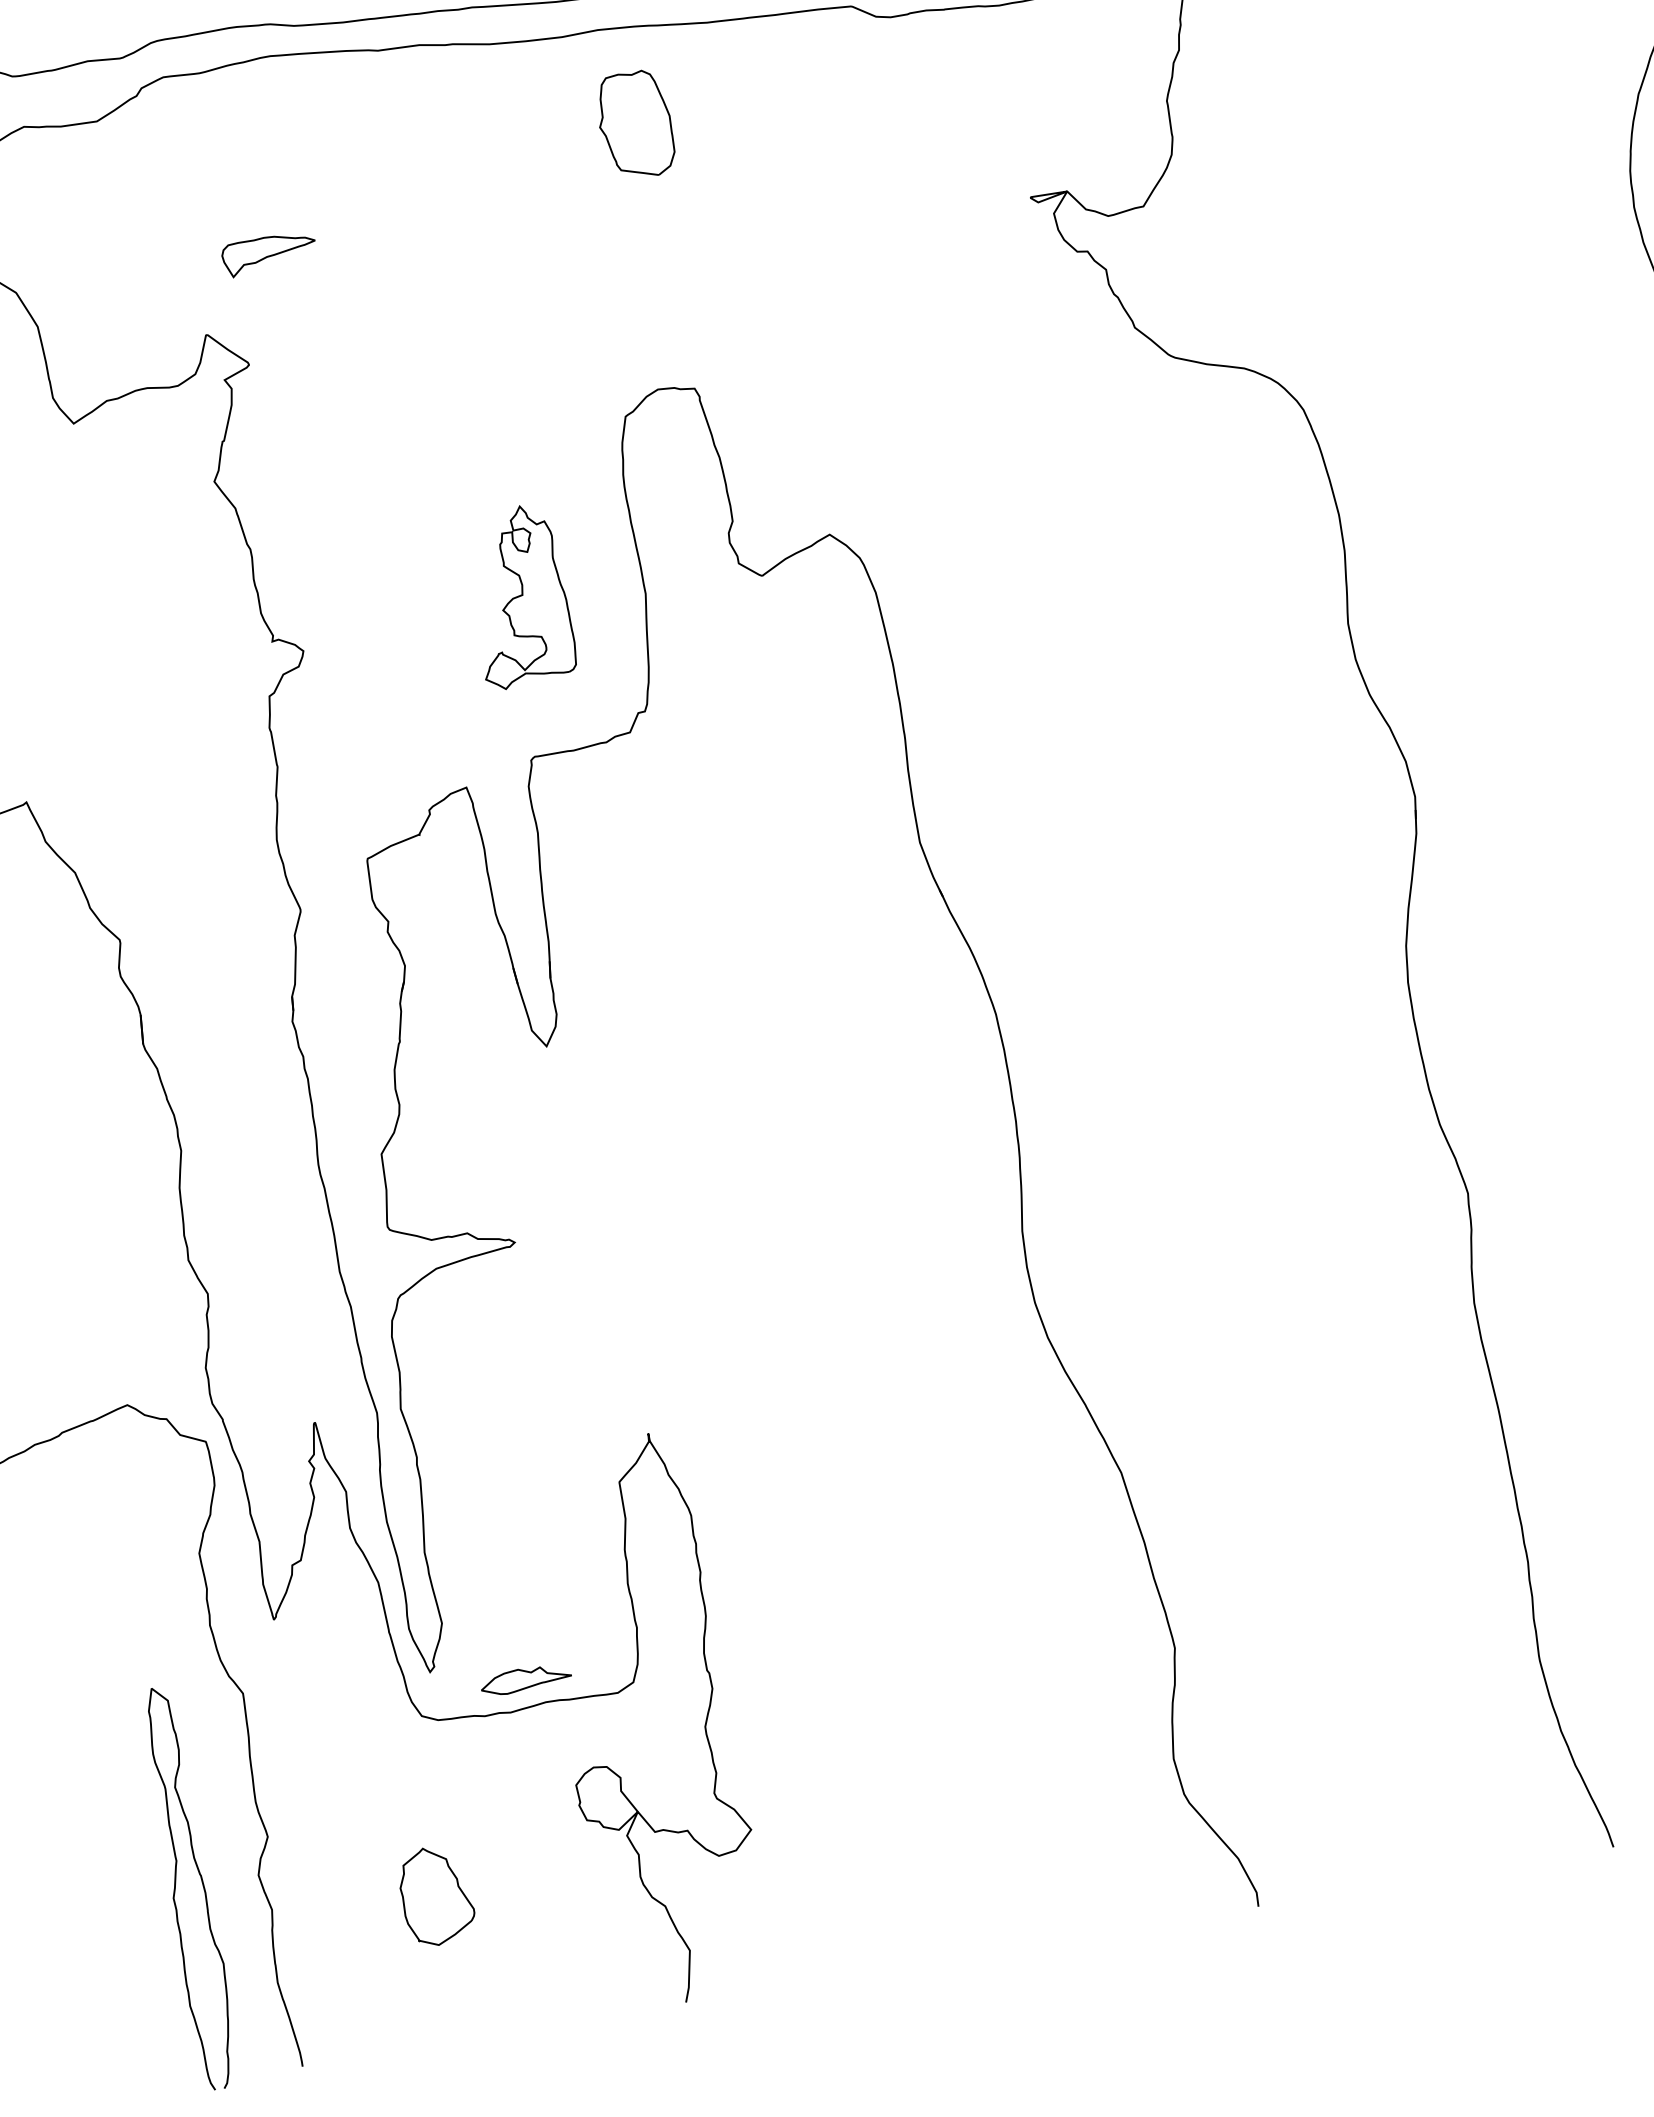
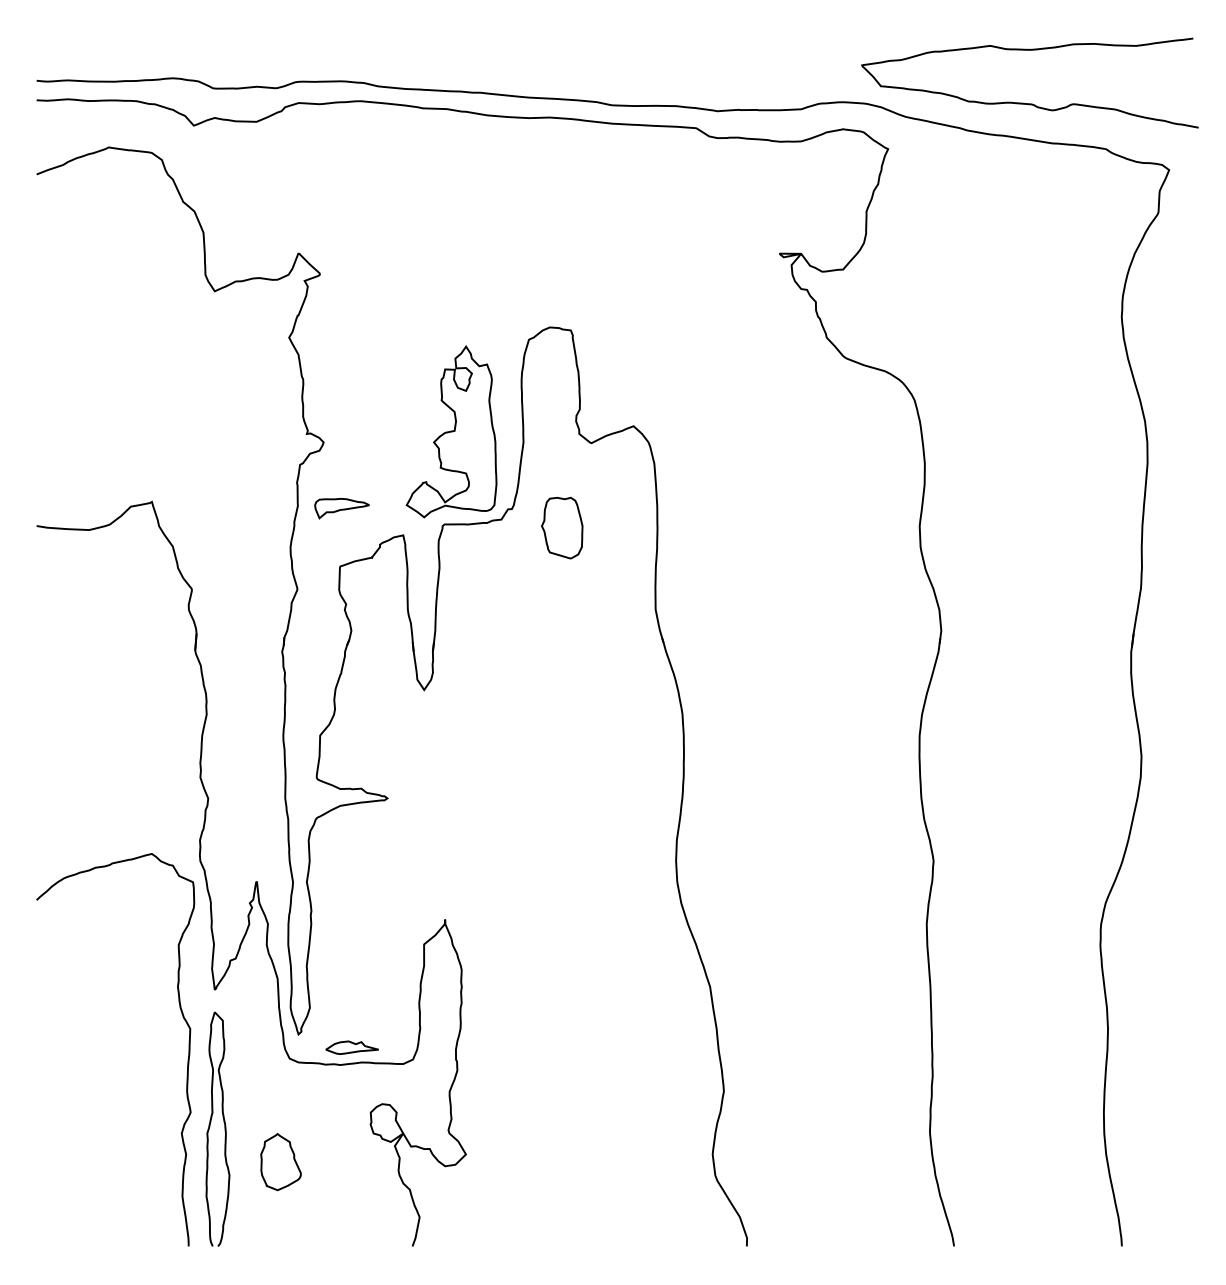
part: (635, 125) -> (562, 528), moved
part: (268, 254) -> (341, 508), moved
part: (519, 595) -> (451, 431), size x1.67
curve: (201, 1884) -> (224, 1128), moved

